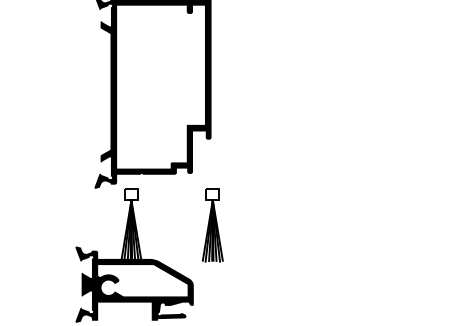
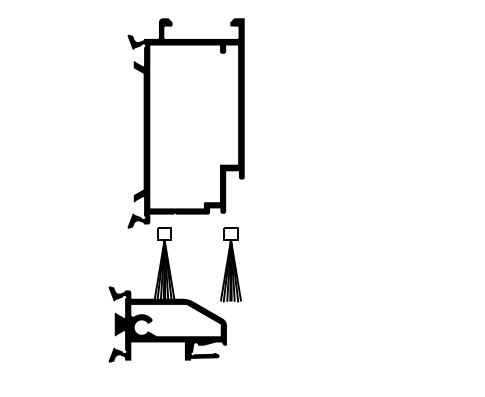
part: (212, 224) -> (230, 264), moved

